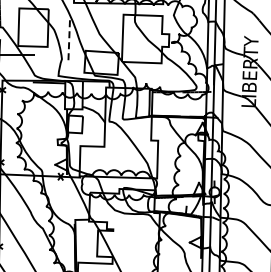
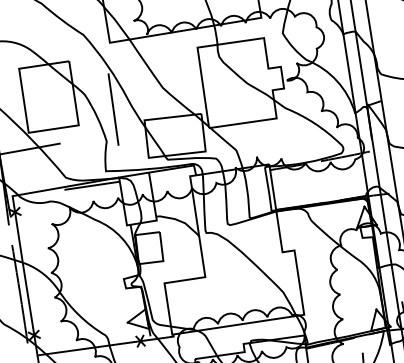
line: (69, 42) -> (114, 111), dashed -> solid

